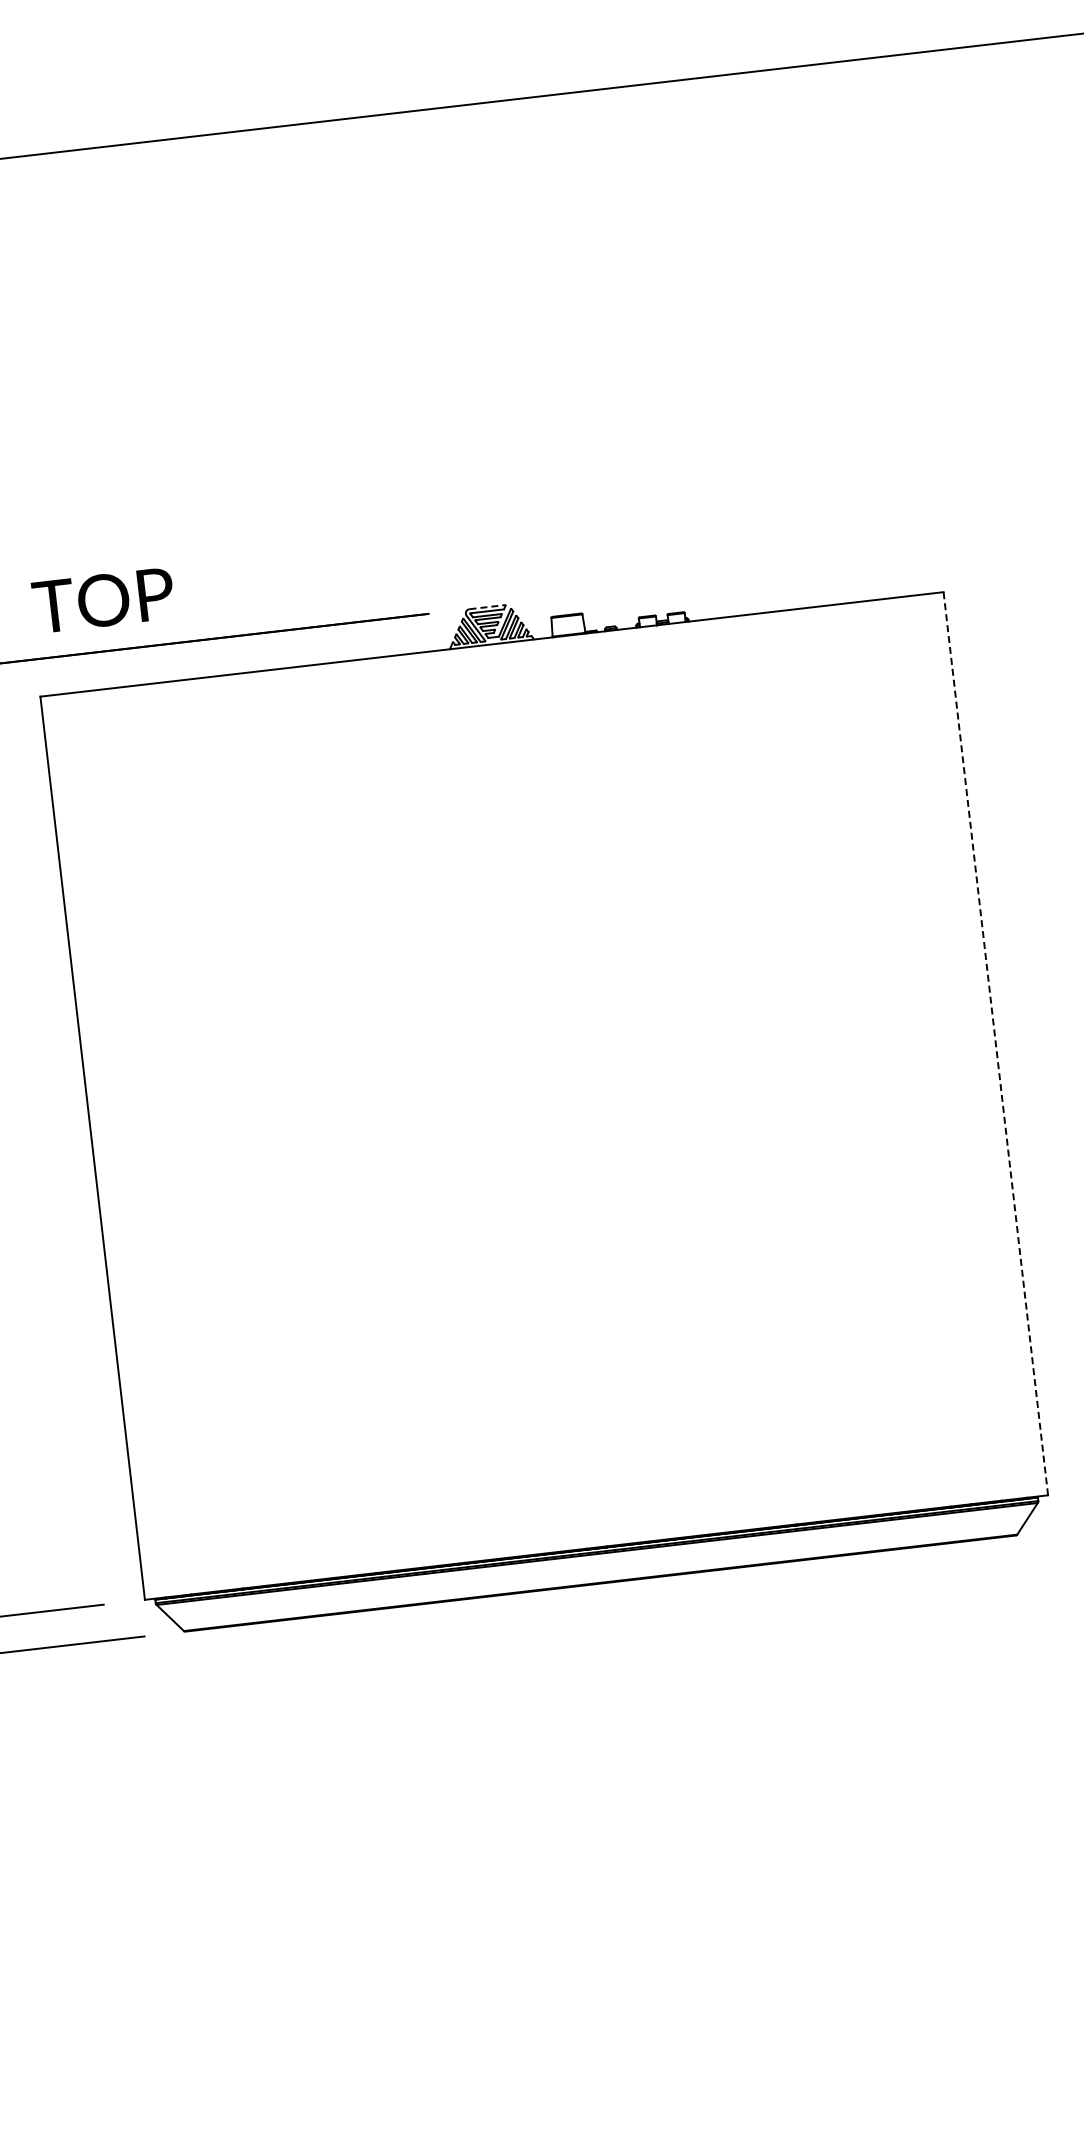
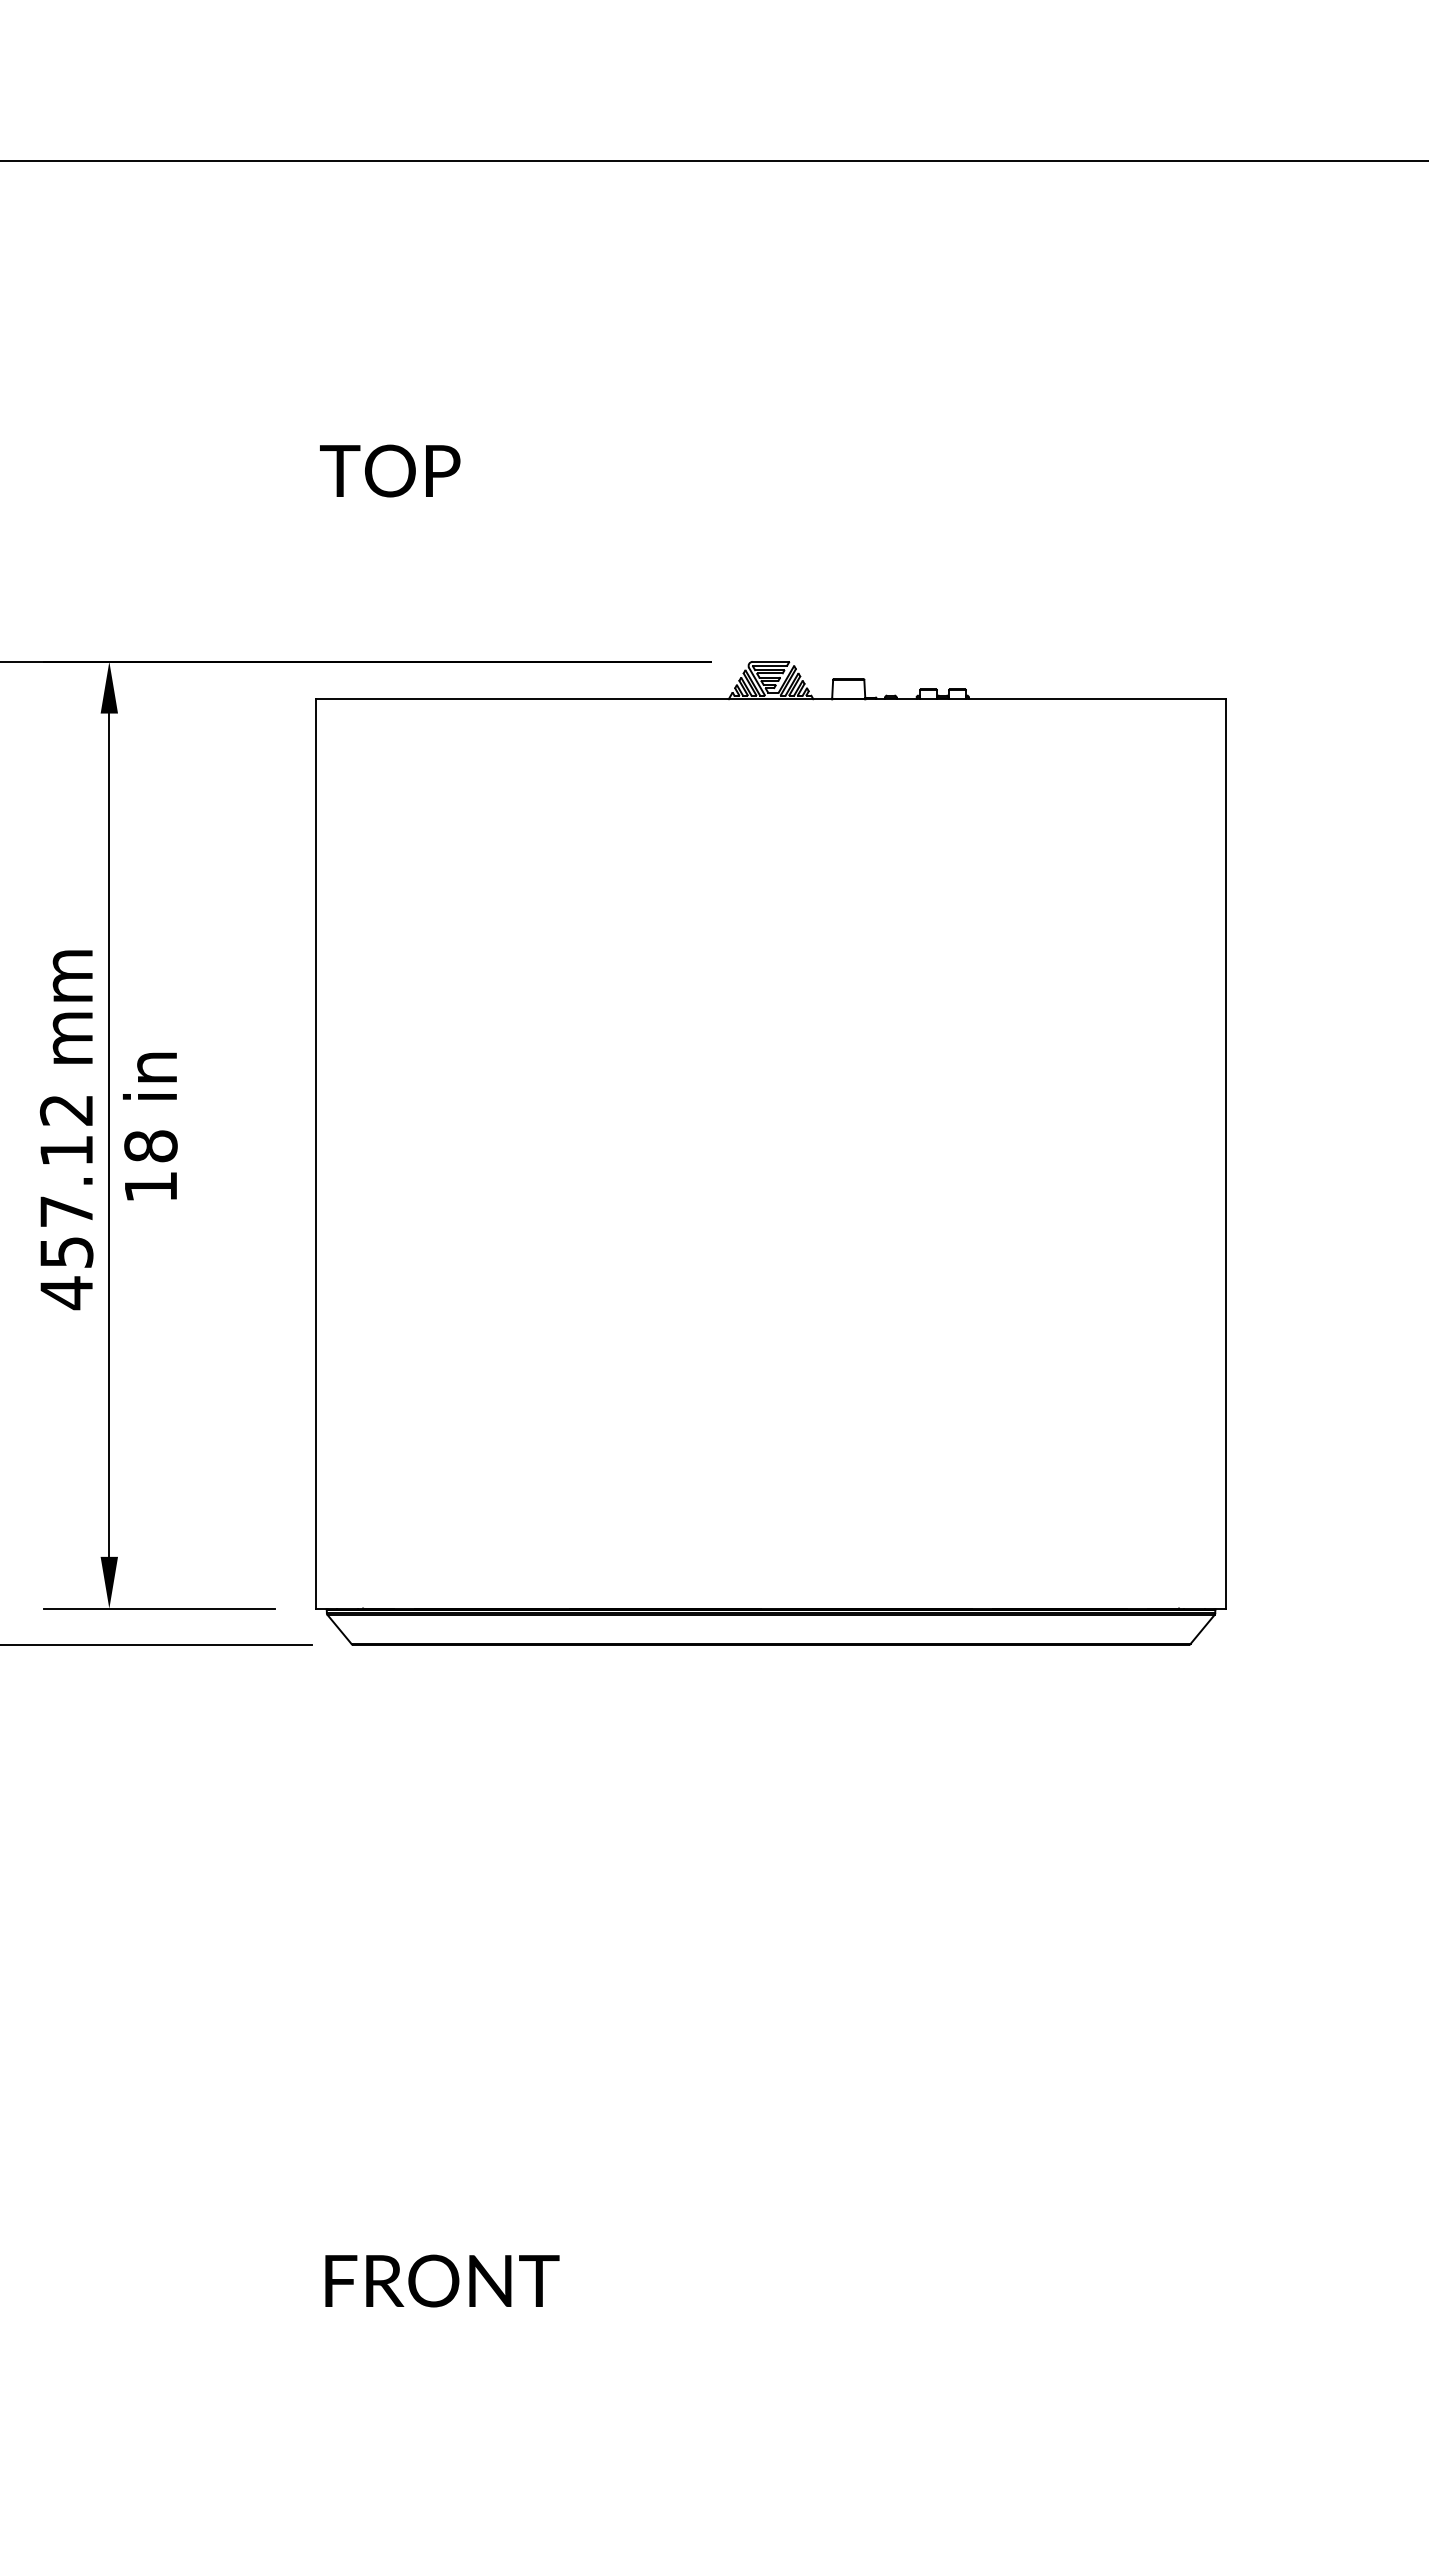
text: (103, 599) -> (390, 470), moved
line: (487, 606) -> (770, 661), dashed -> solid
line: (995, 1043) -> (1225, 1153), dashed -> solid

